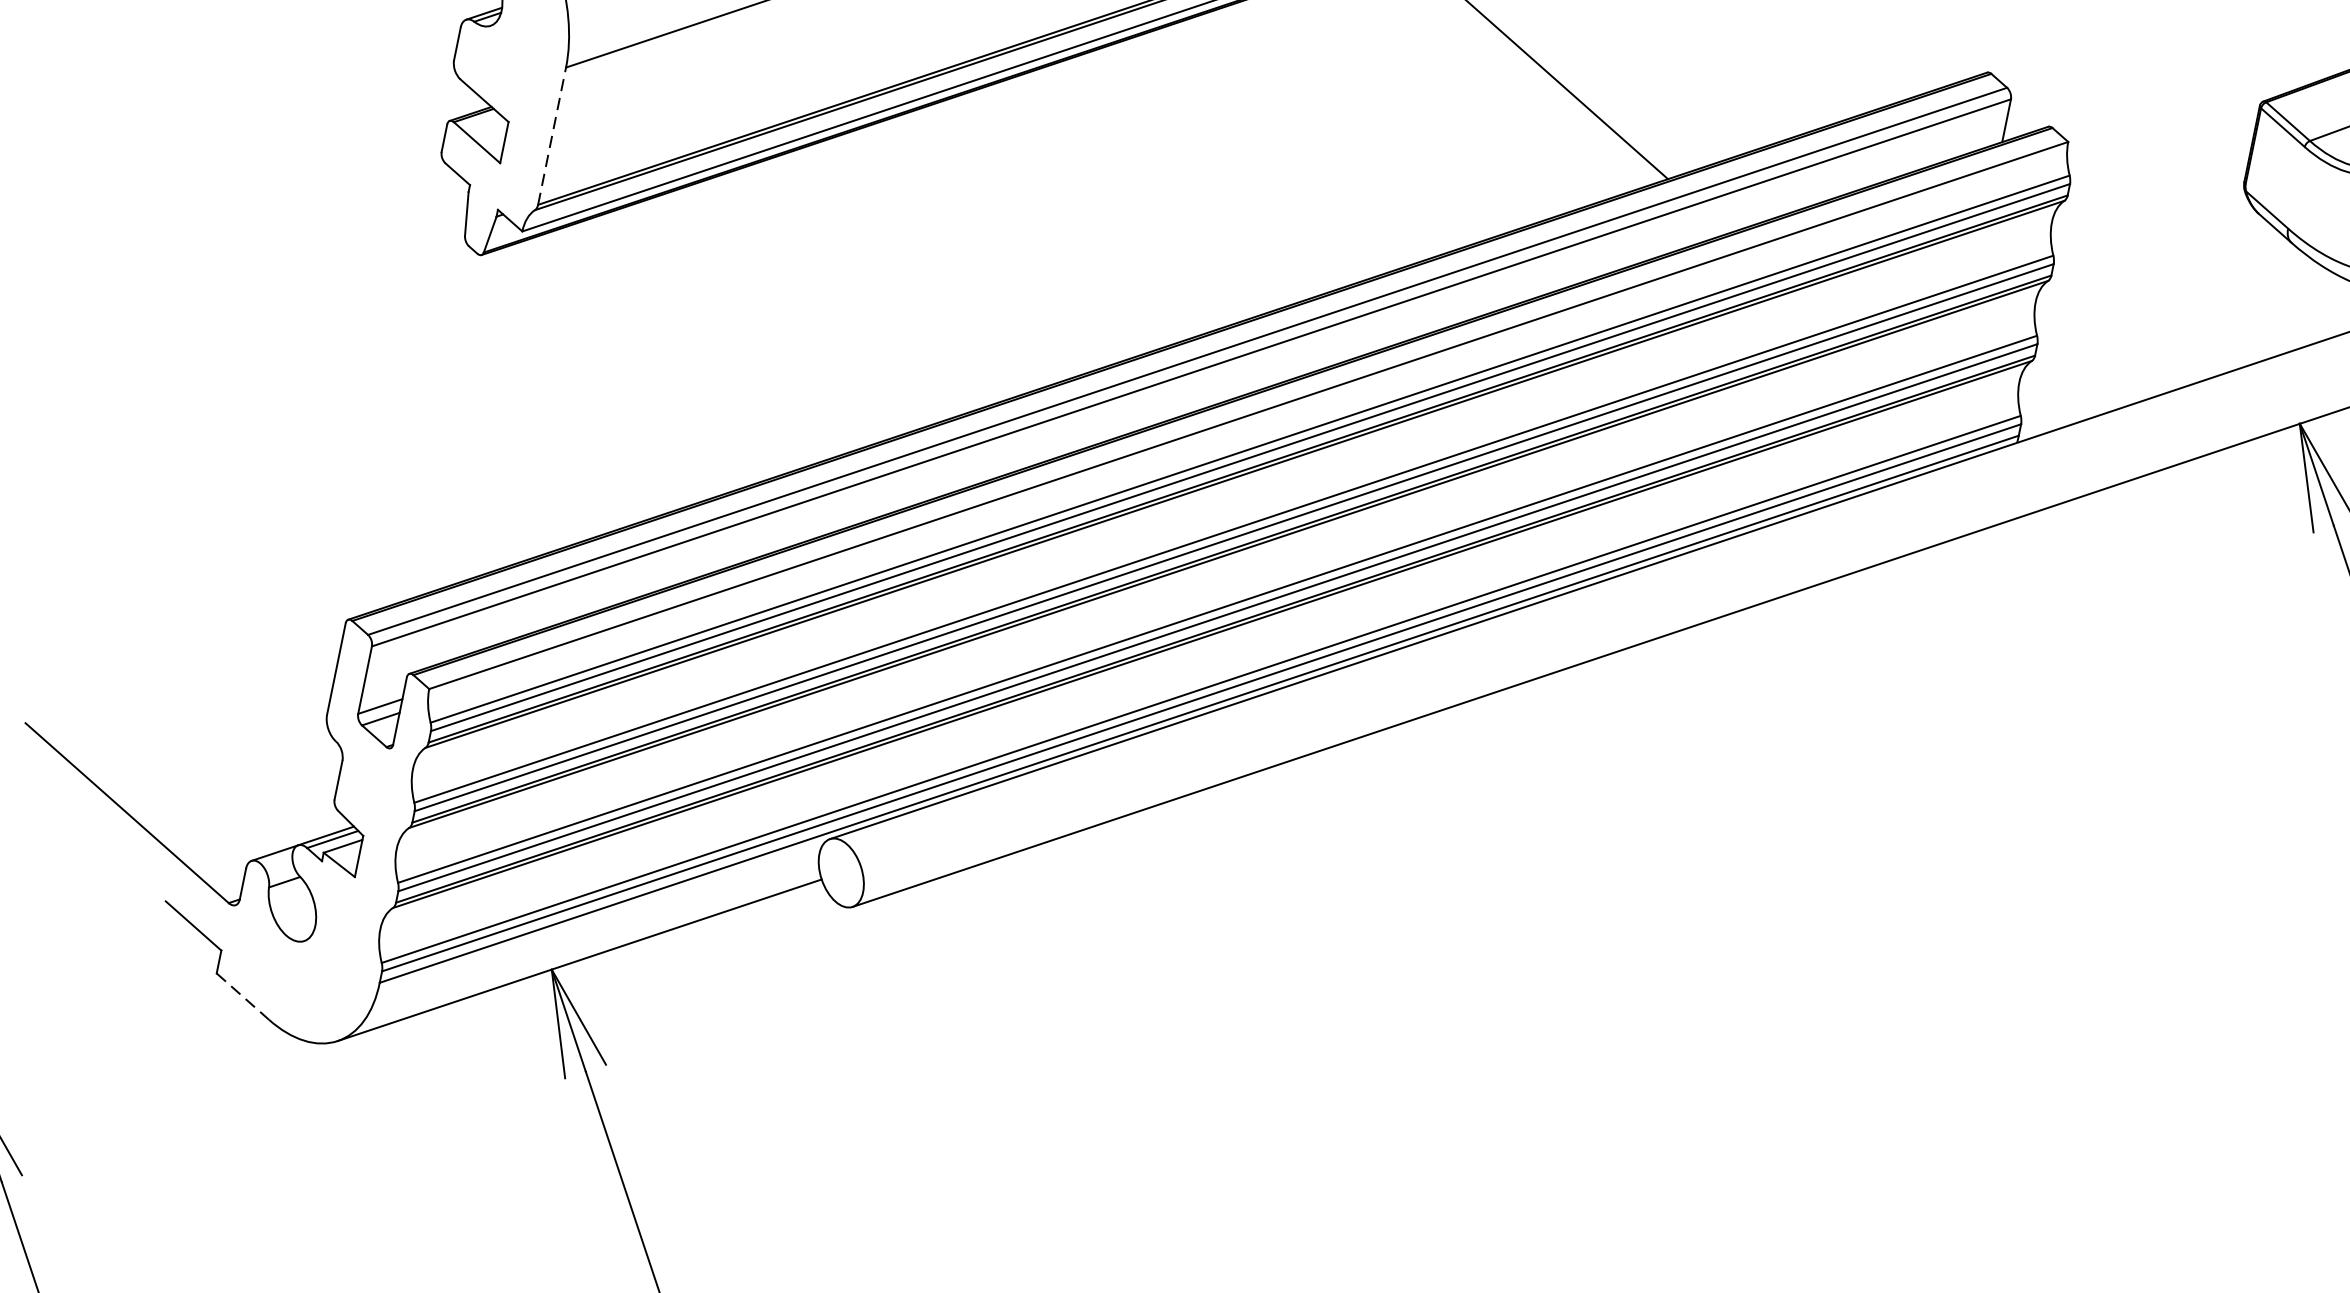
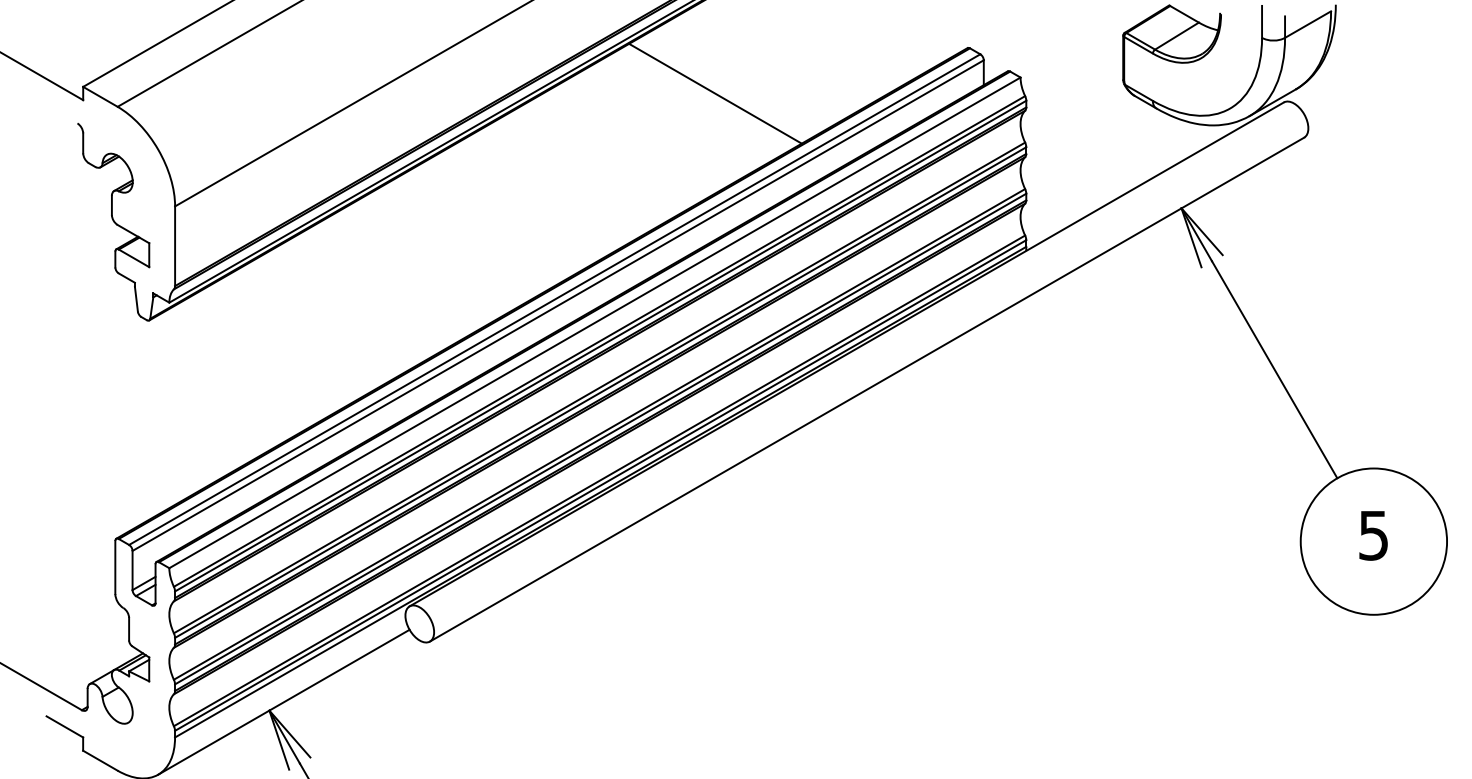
line: (552, 136) -> (175, 246), dashed -> solid
line: (243, 996) -> (100, 760), dashed -> solid

